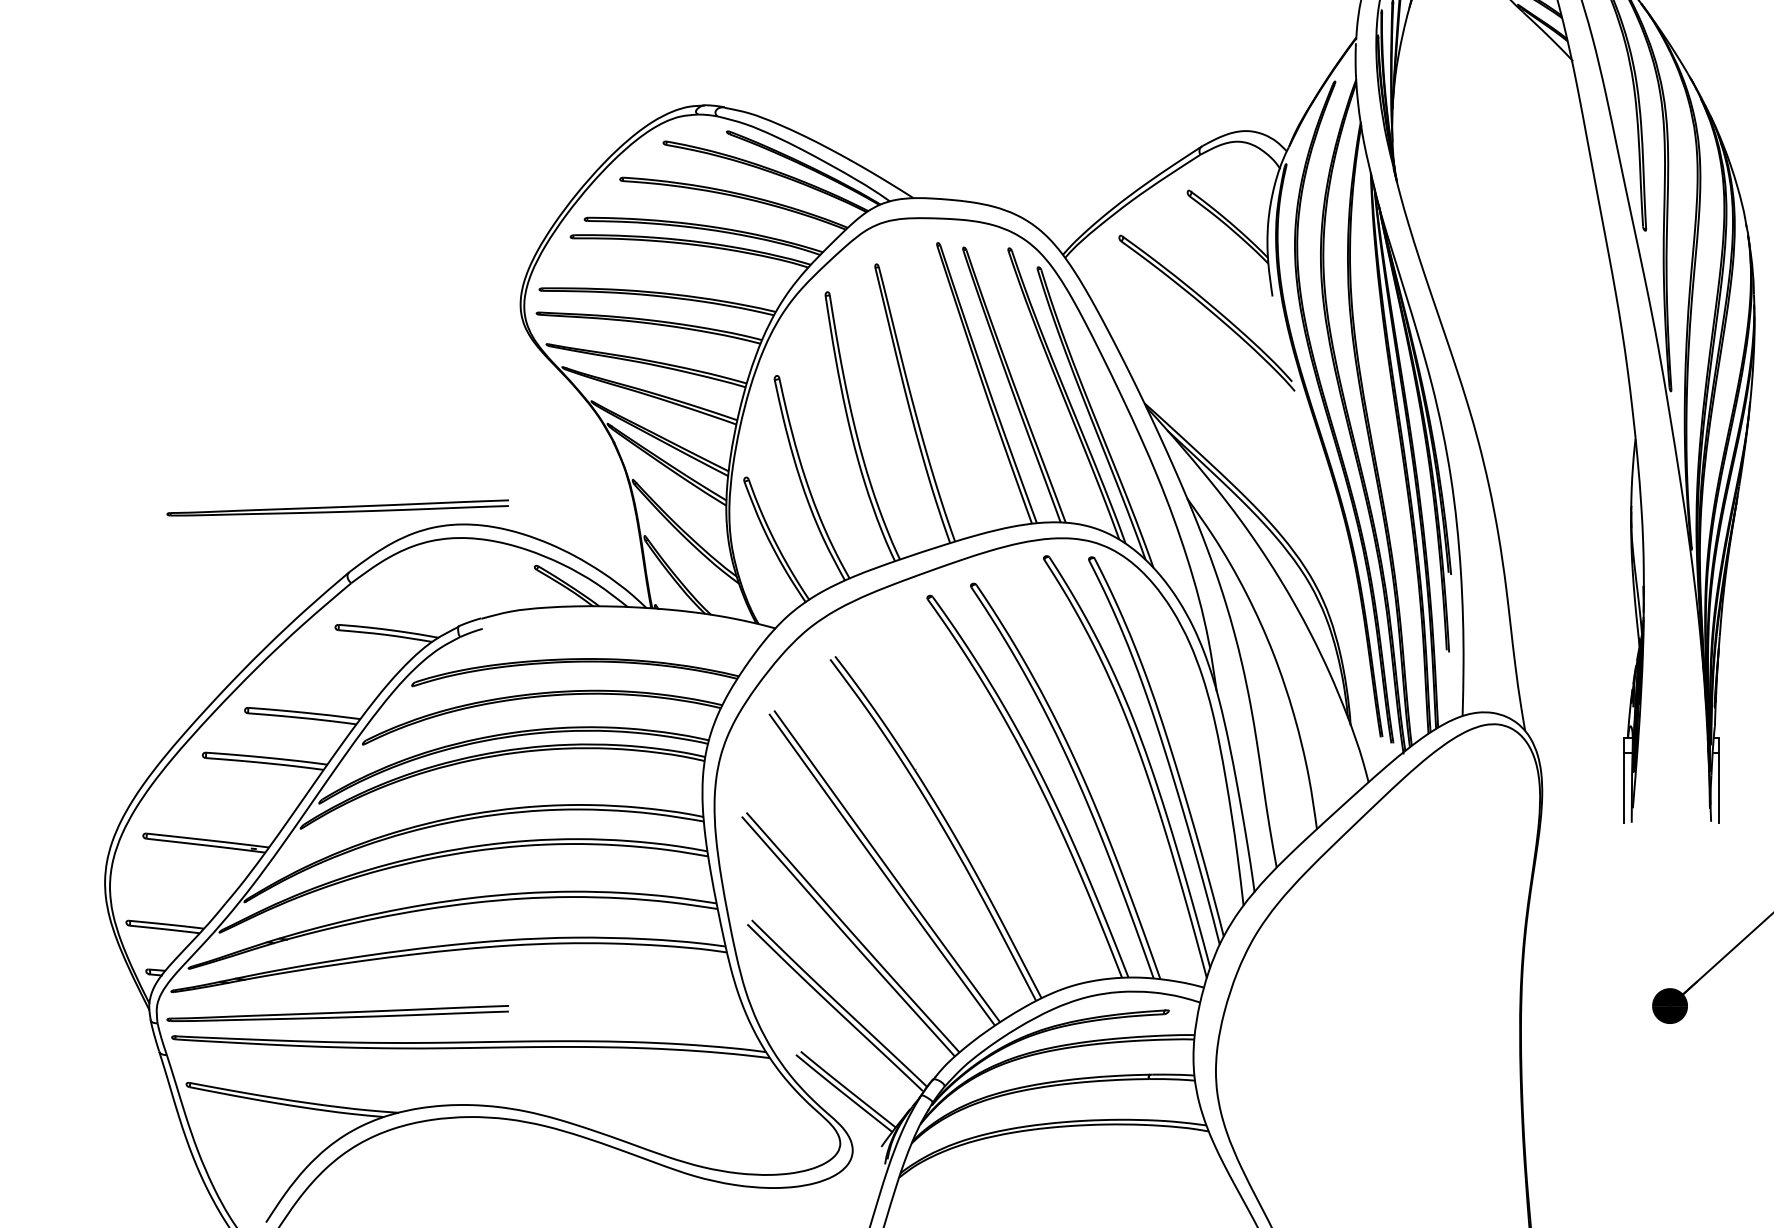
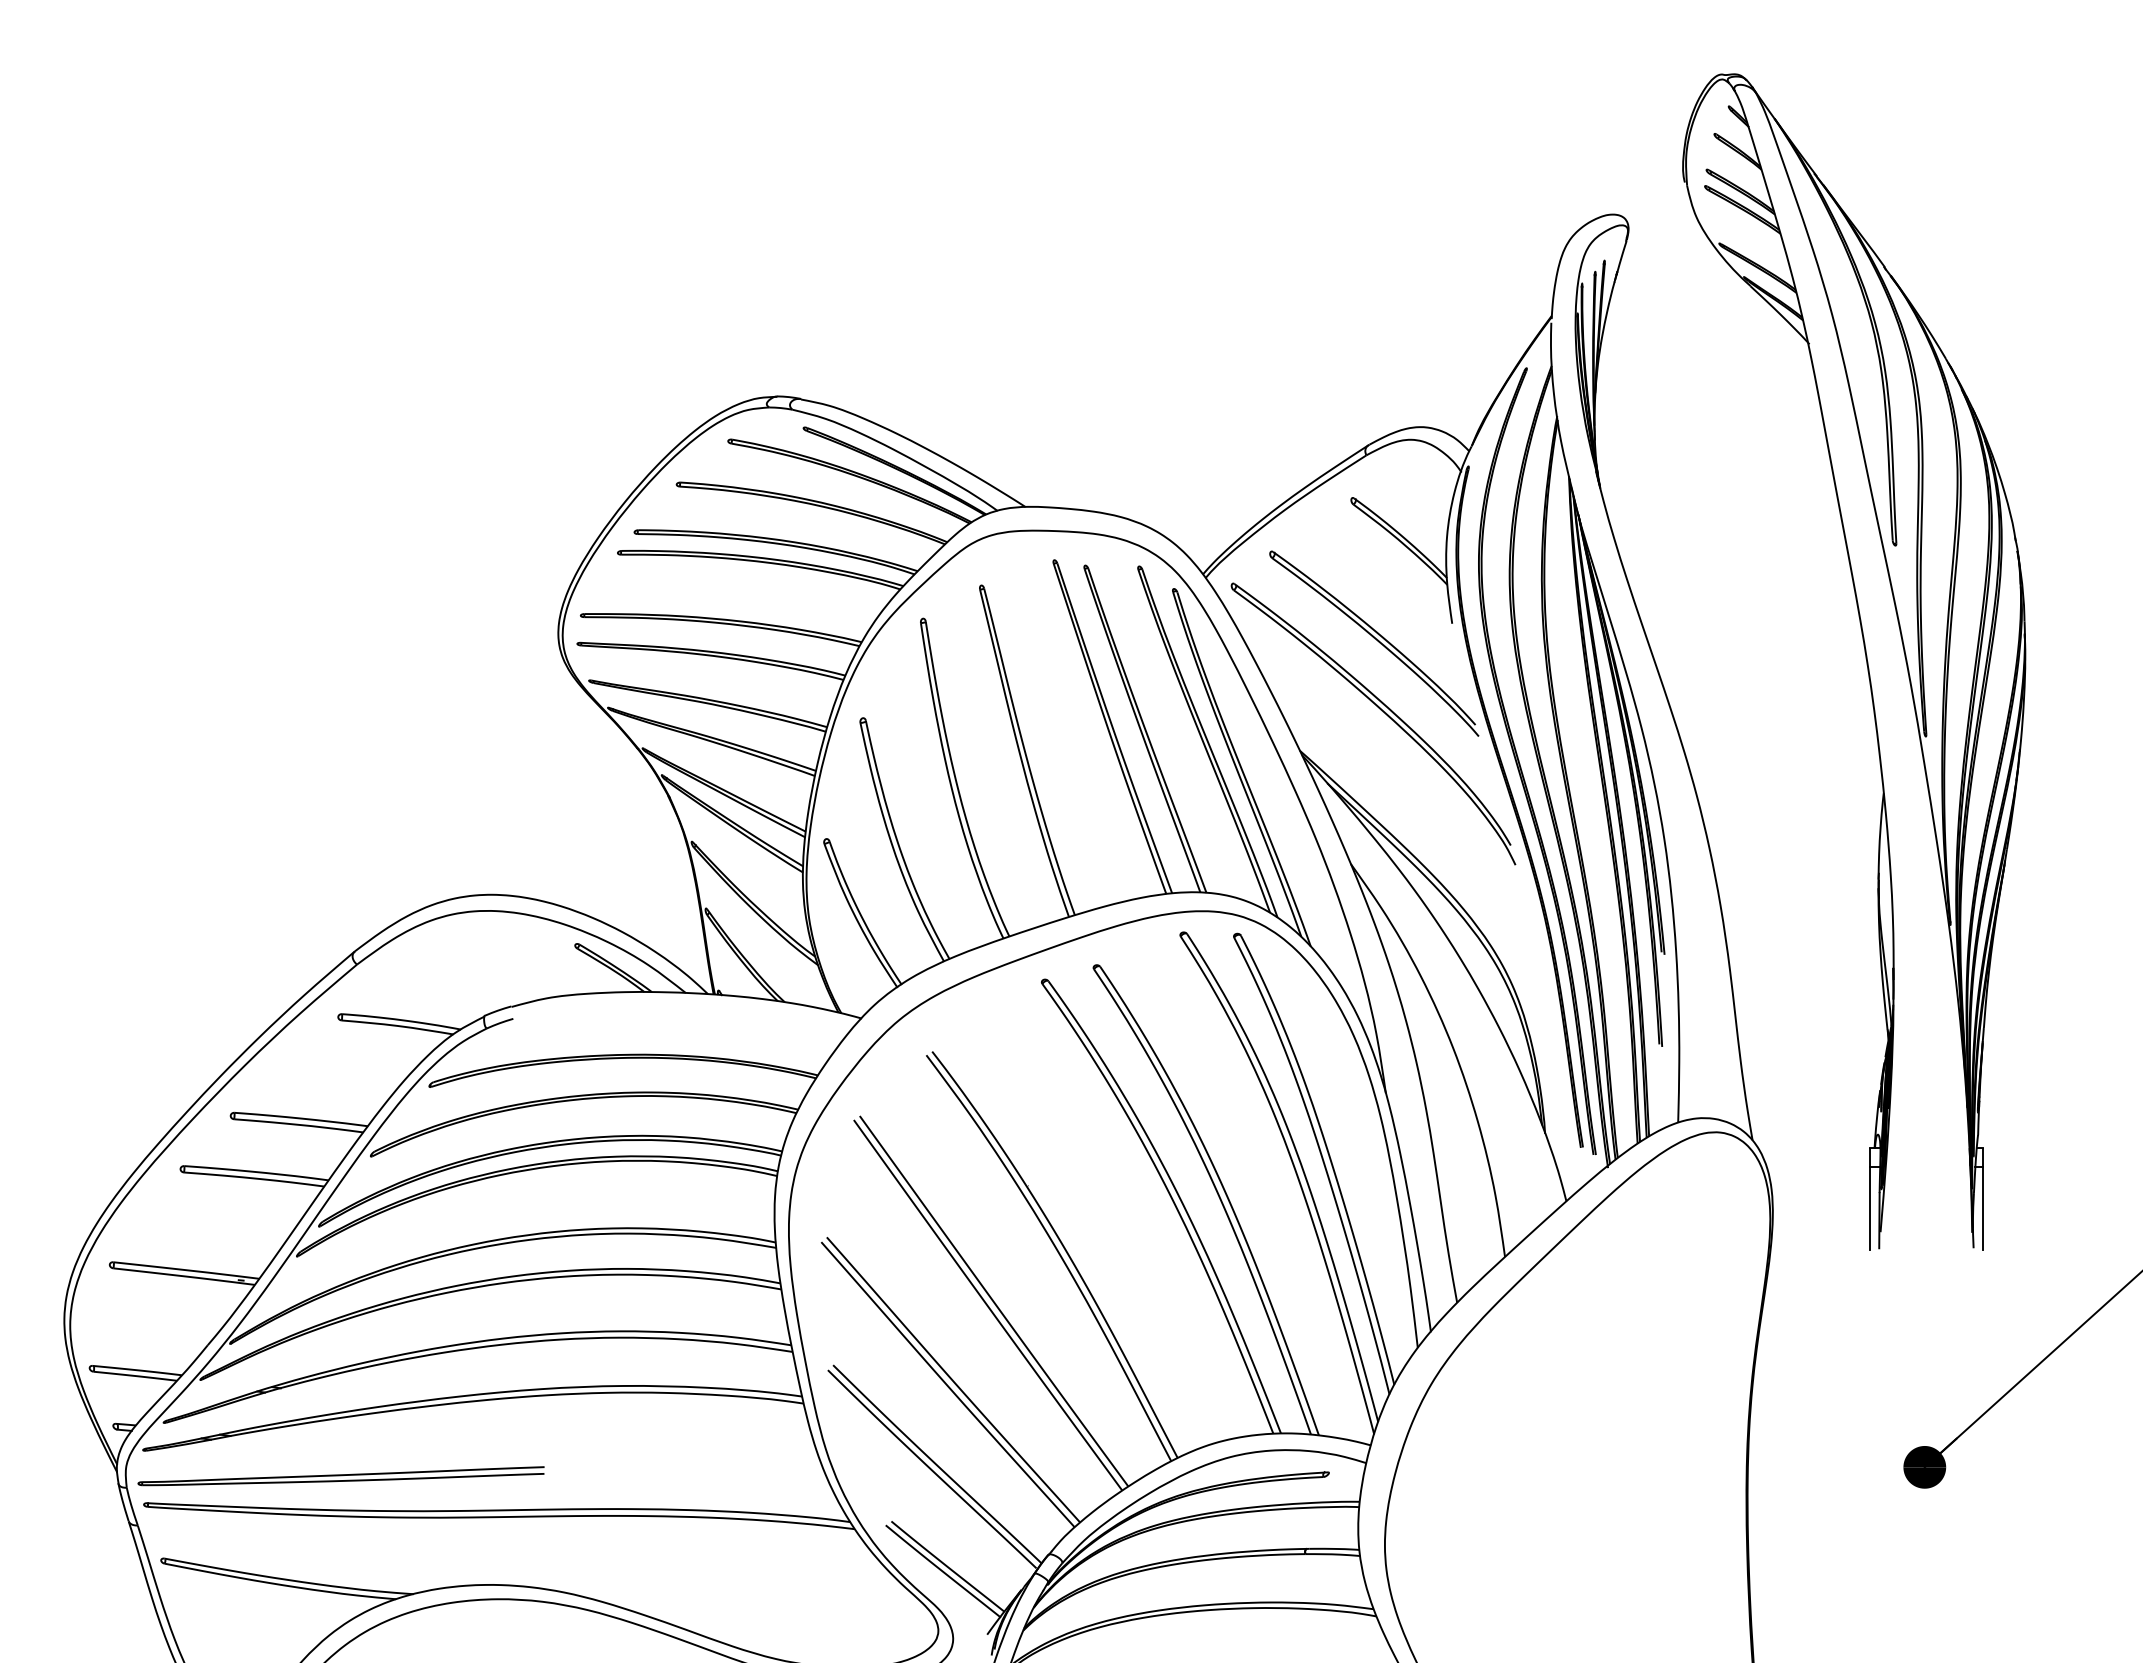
part: (1213, 370) -> (1381, 711), added
part: (337, 508) -> (340, 875), removed

